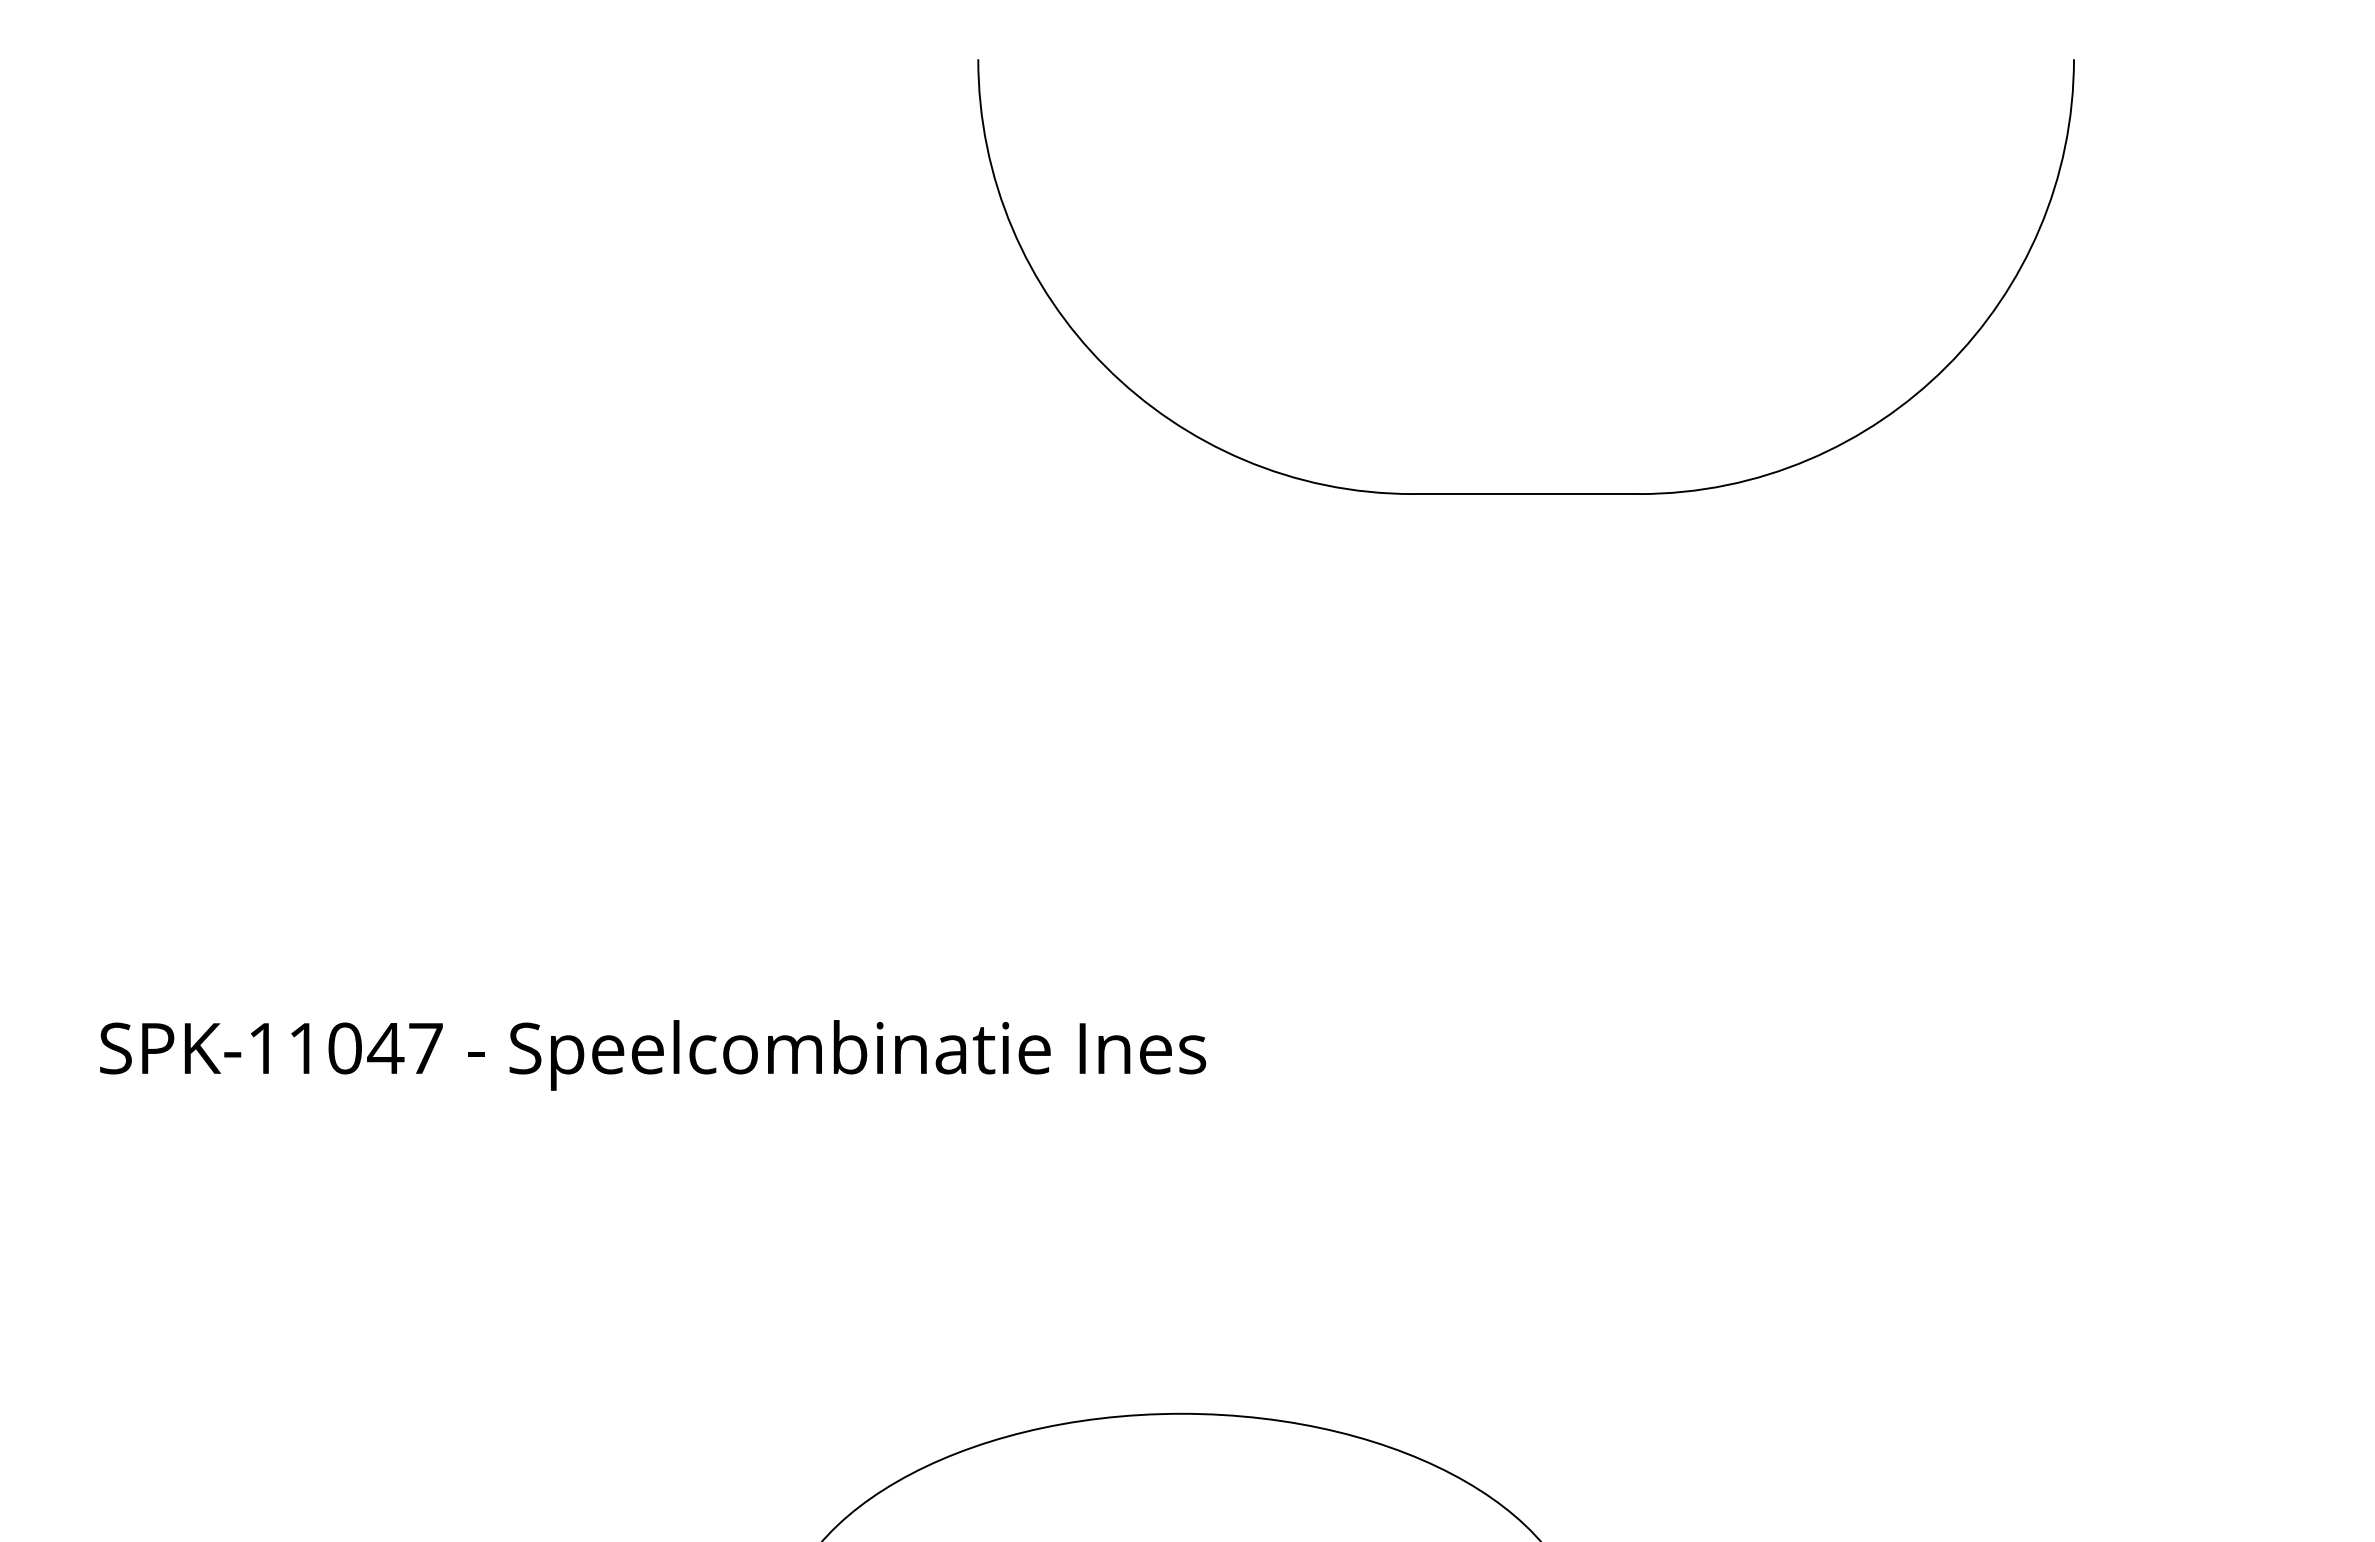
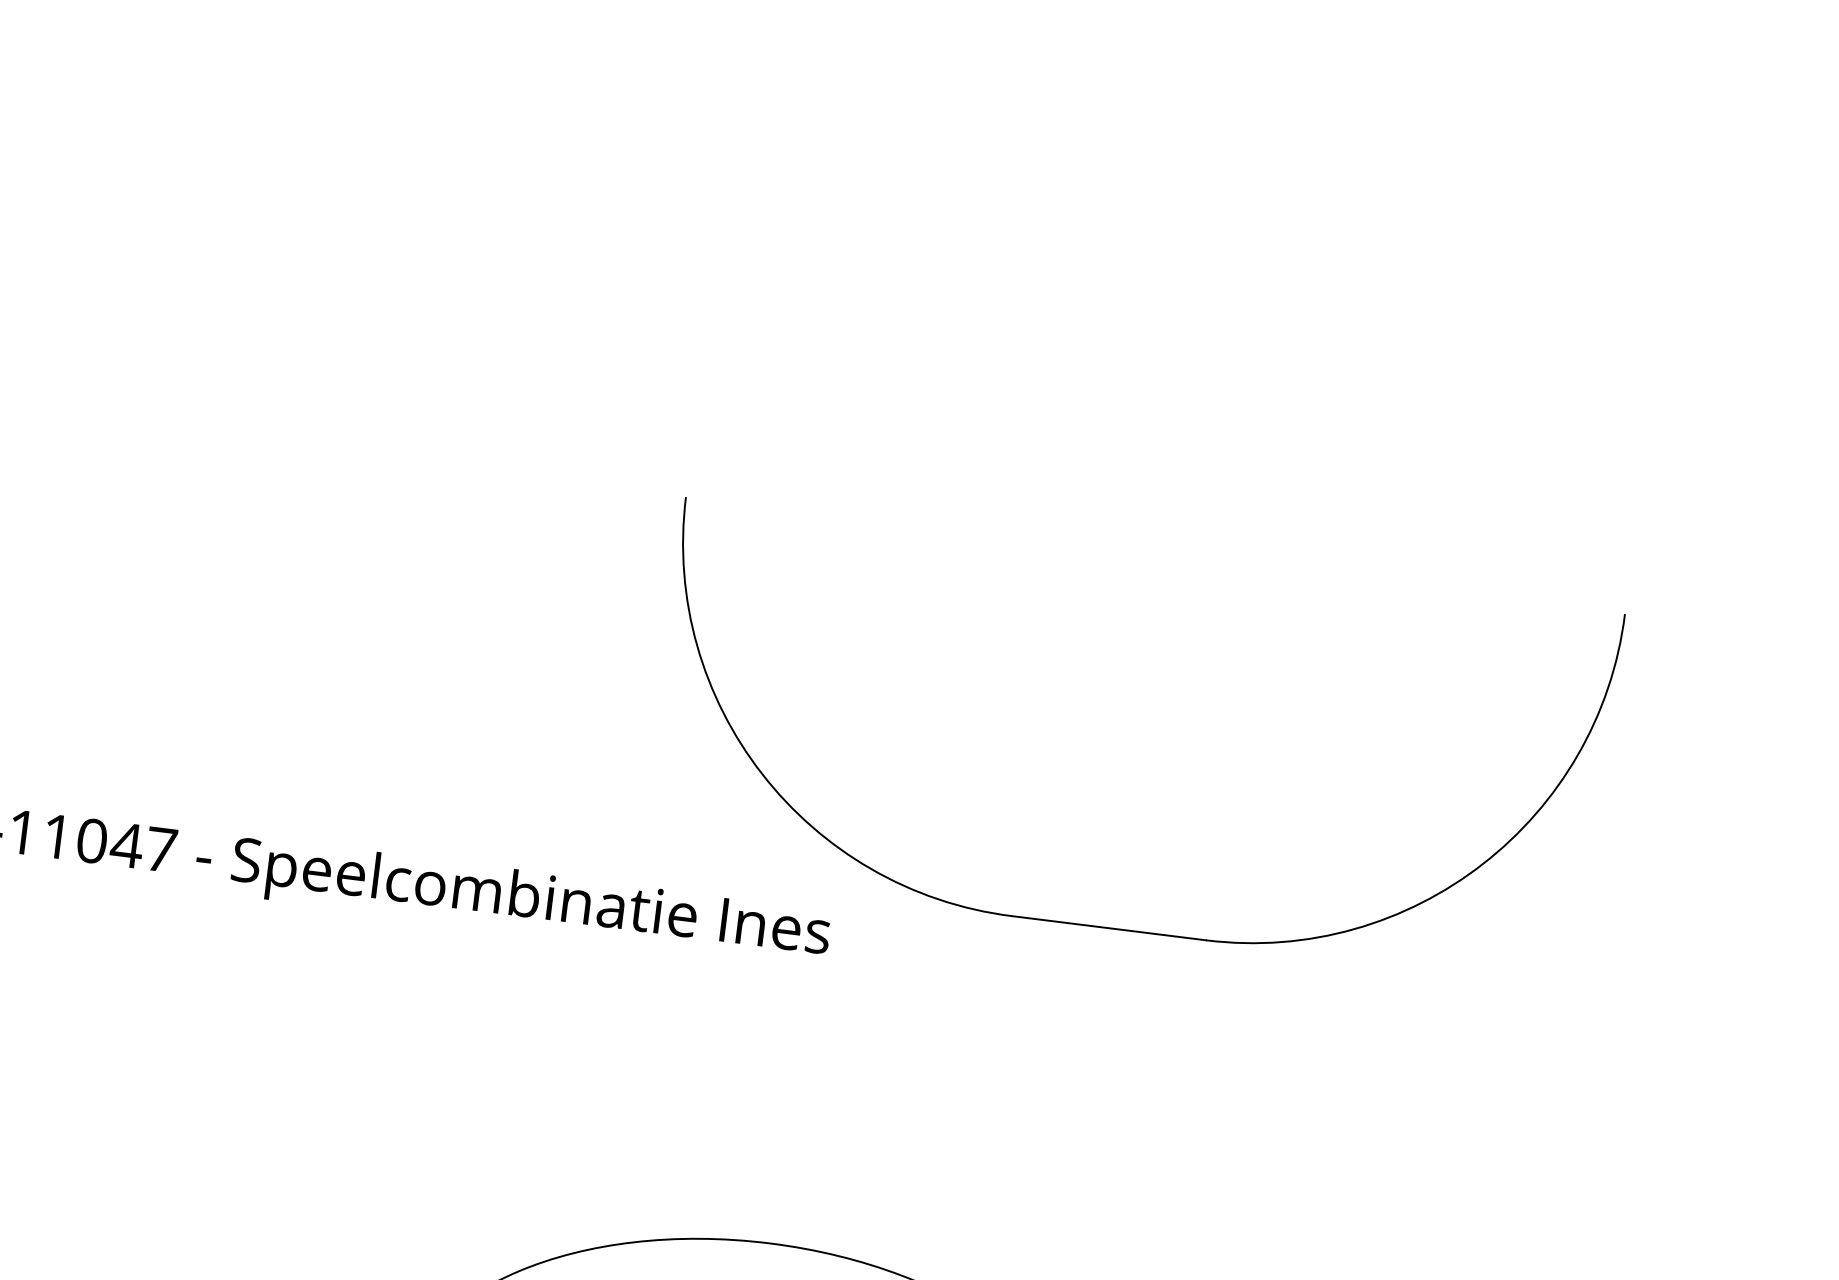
part: (1525, 493) -> (1108, 927), moved

